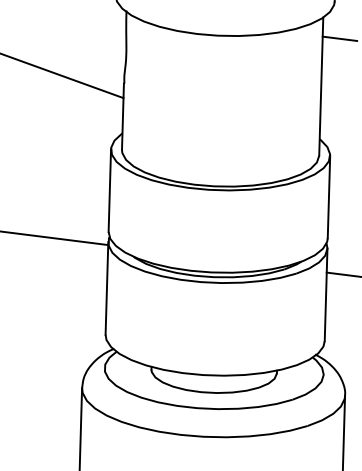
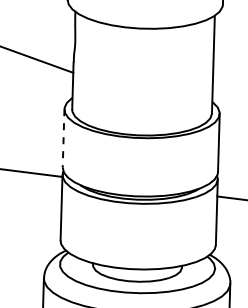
line: (339, 38) -> (226, 30), removed
line: (109, 191) -> (63, 138), solid -> dashed

